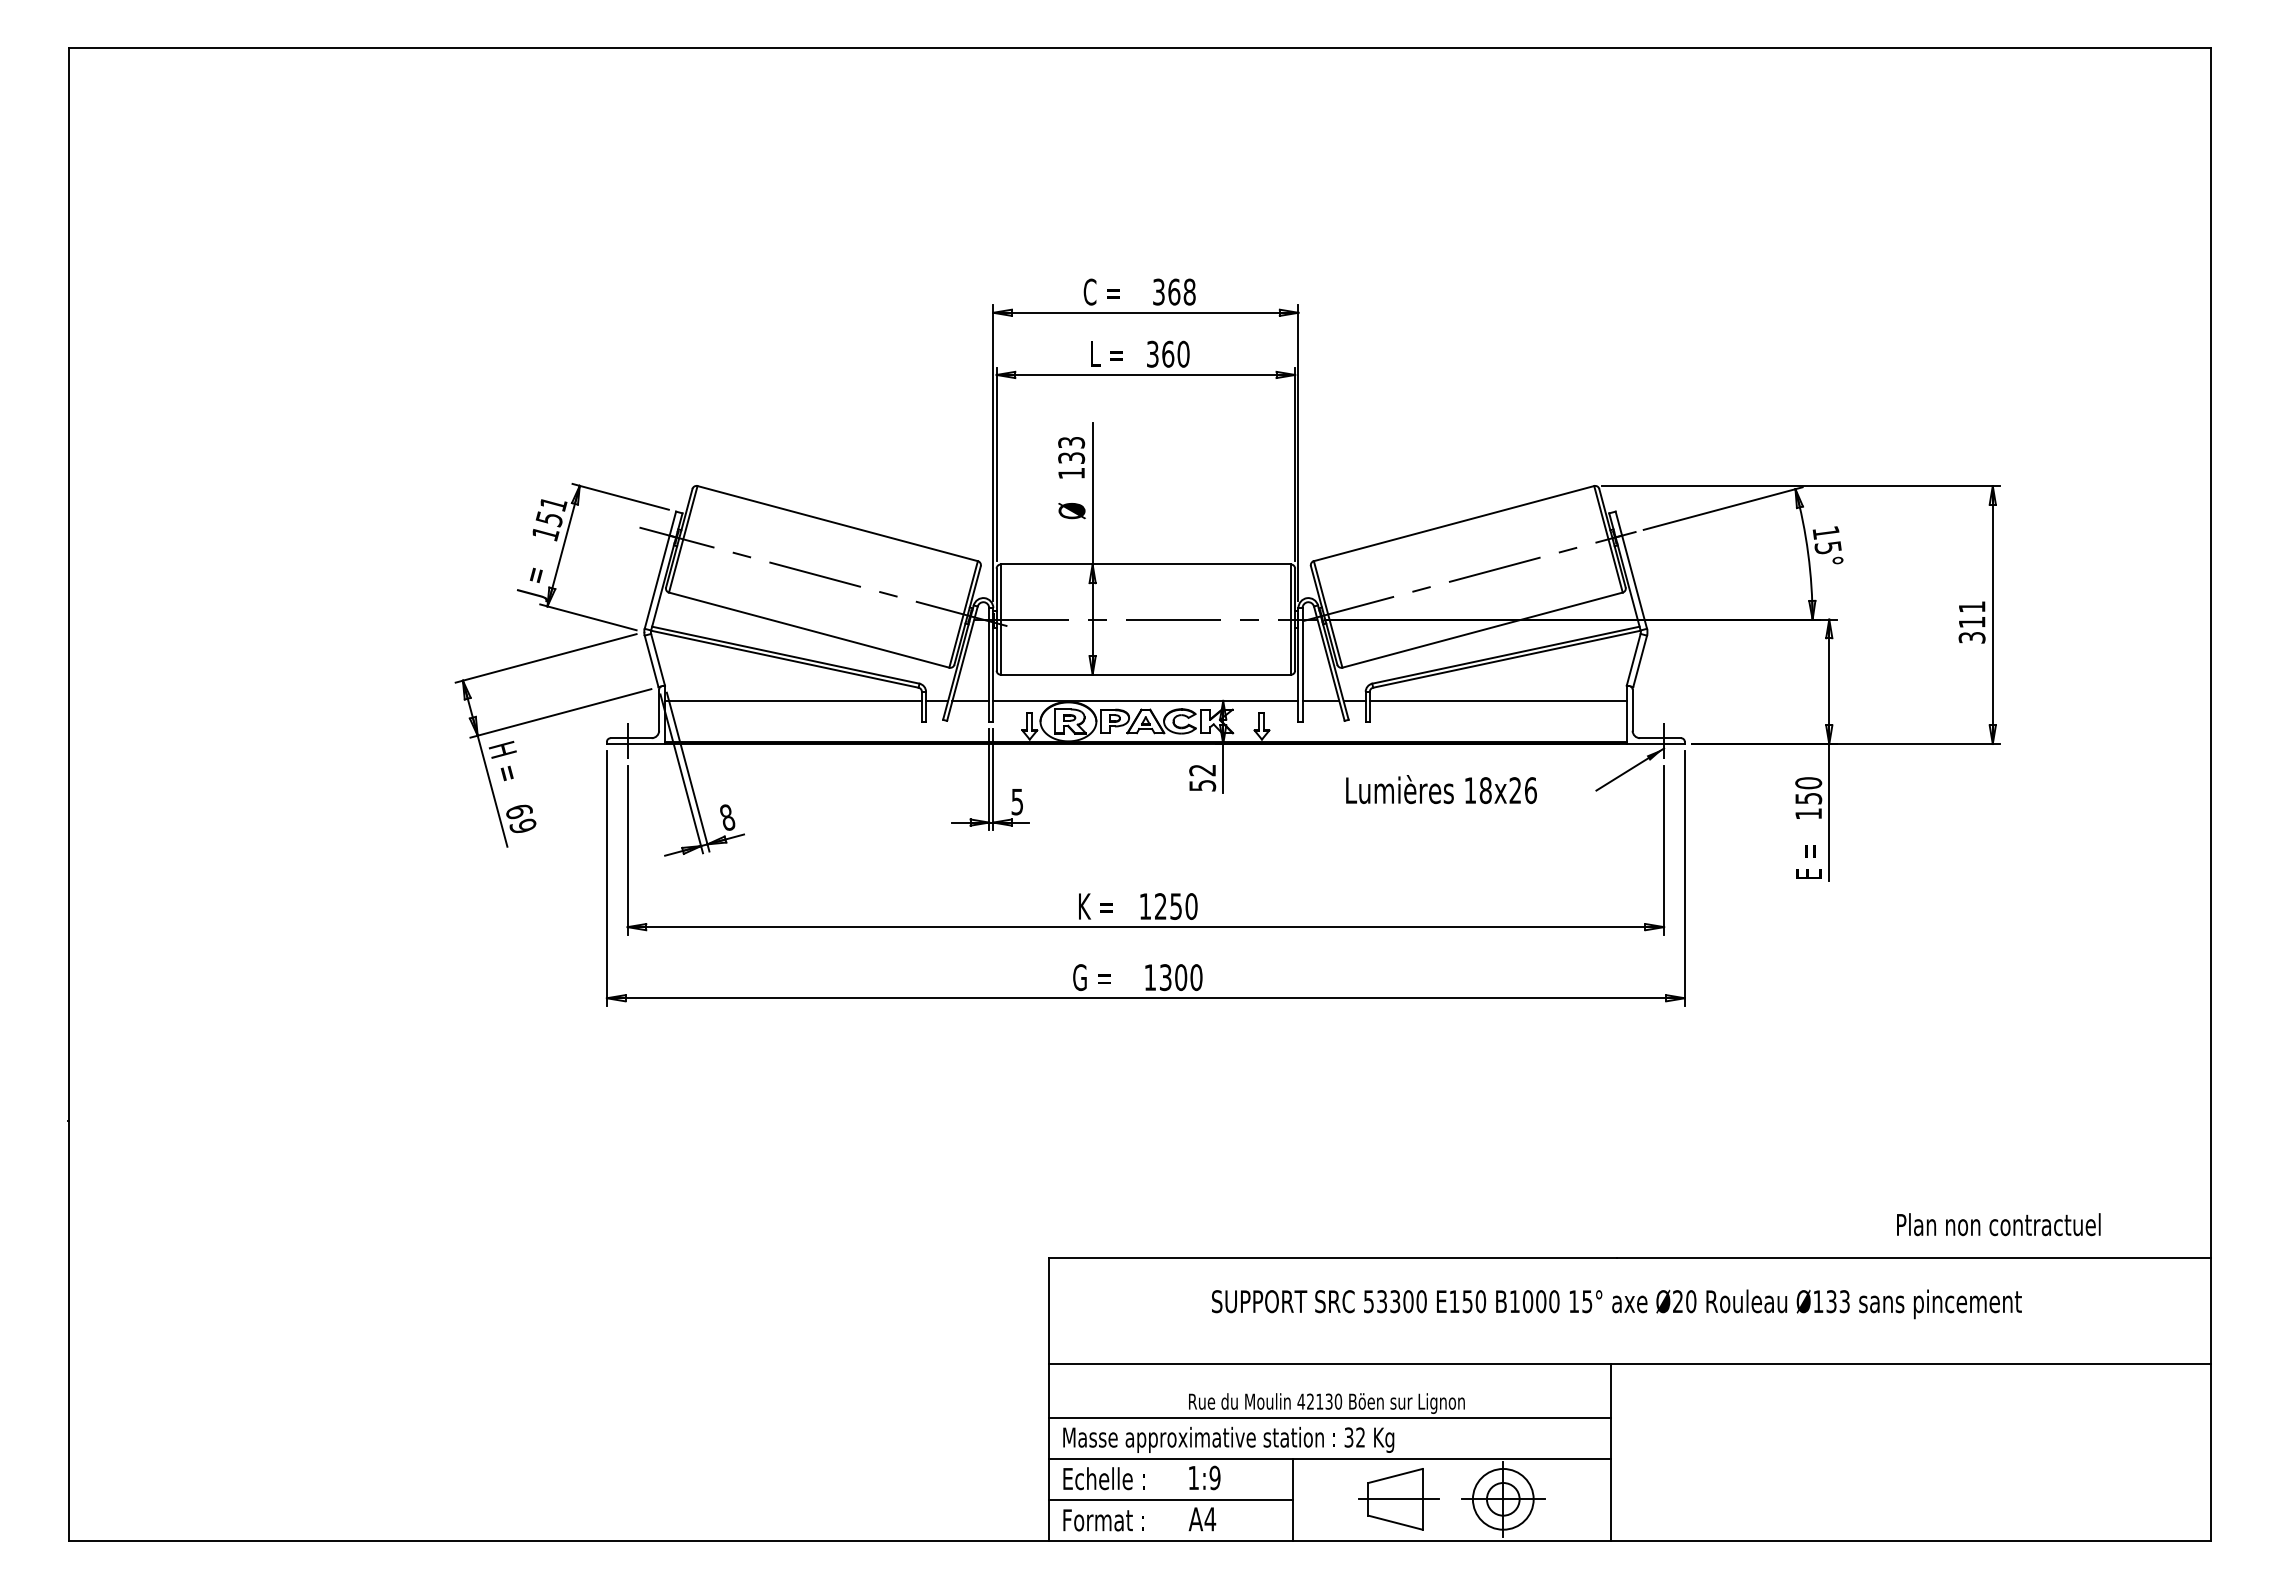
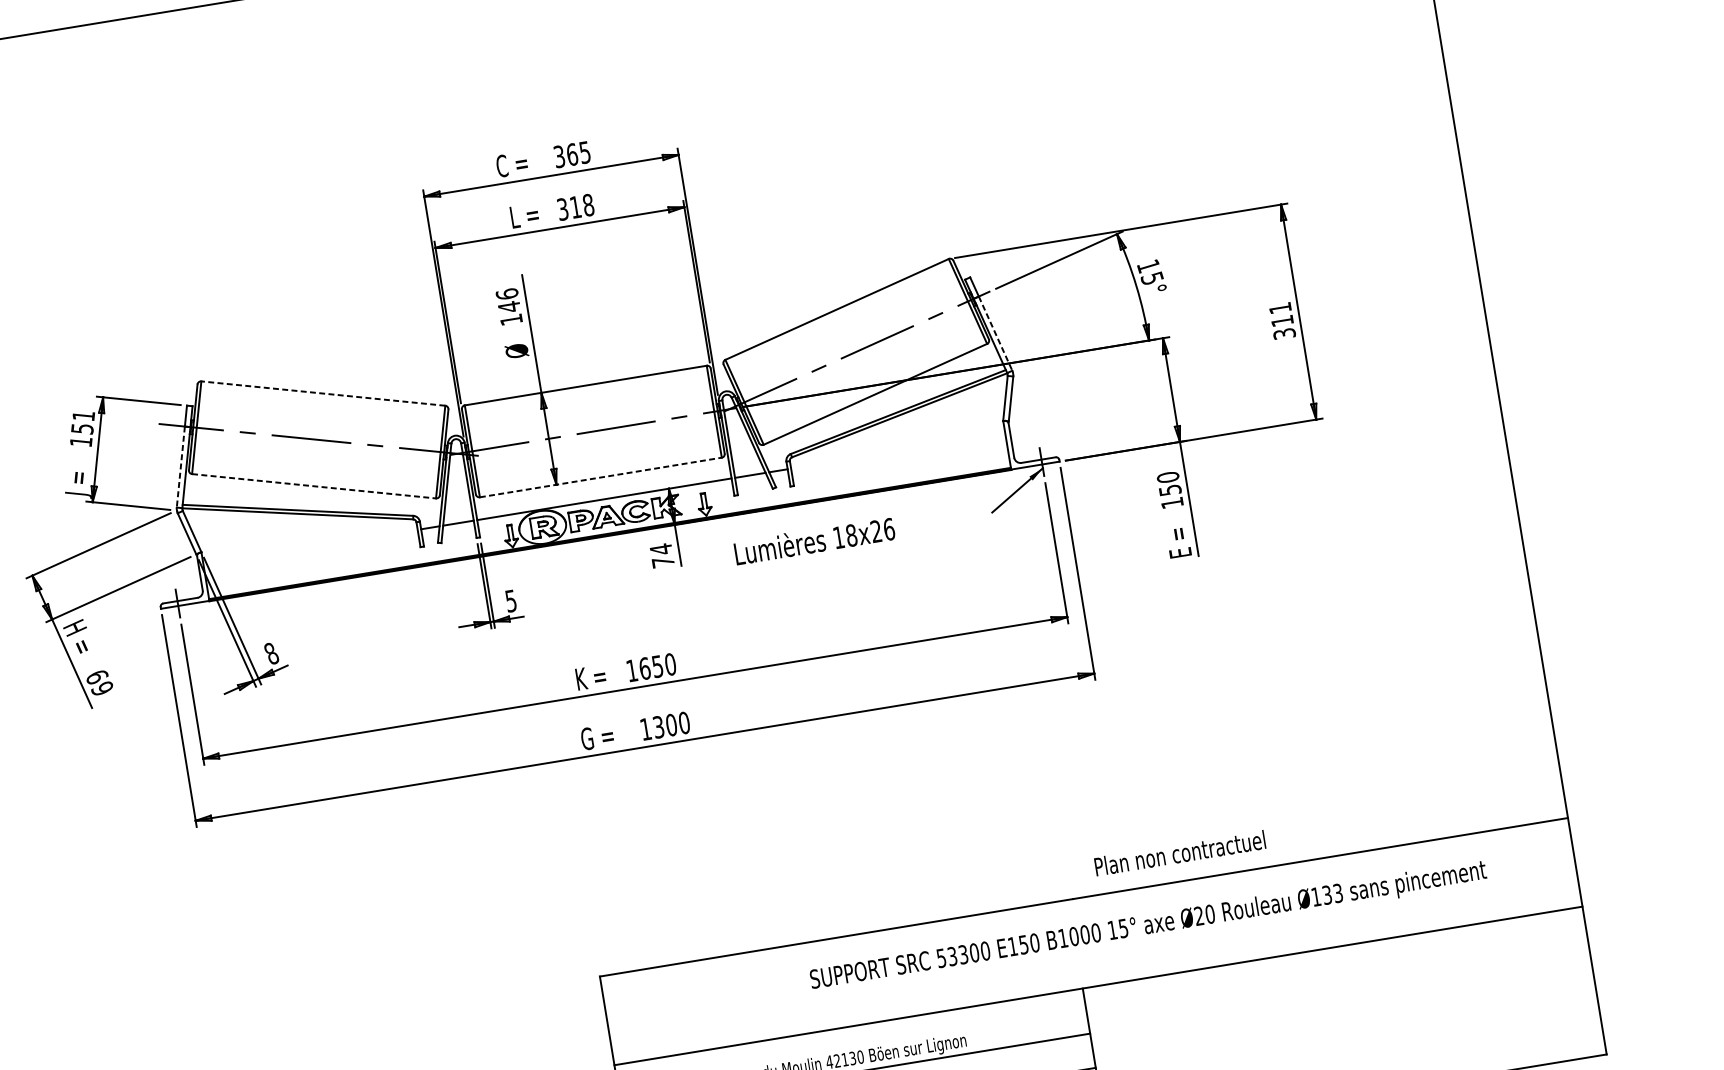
text: (1189, 291) -> (584, 152), 368 -> 365
text: (1175, 353) -> (581, 205), 360 -> 318
text: (1071, 450) -> (508, 300), 133 -> 146
line: (837, 523) -> (323, 393), solid -> dashed
line: (657, 582) -> (181, 467), solid -> dashed
line: (1634, 582) -> (995, 333), solid -> dashed
line: (809, 630) -> (314, 486), solid -> dashed
line: (1146, 674) -> (601, 477), solid -> dashed
line: (792, 700) -> (309, 547), removed
line: (1497, 700) -> (897, 450), removed
text: (1202, 777) -> (662, 555), 52 -> 74
text: (1441, 789) -> (814, 540), moved
text: (1160, 906) -> (644, 668), 1250 -> 1650
text: (1998, 1224) -> (1179, 853), moved
text: (1616, 1304) -> (1148, 926), moved

